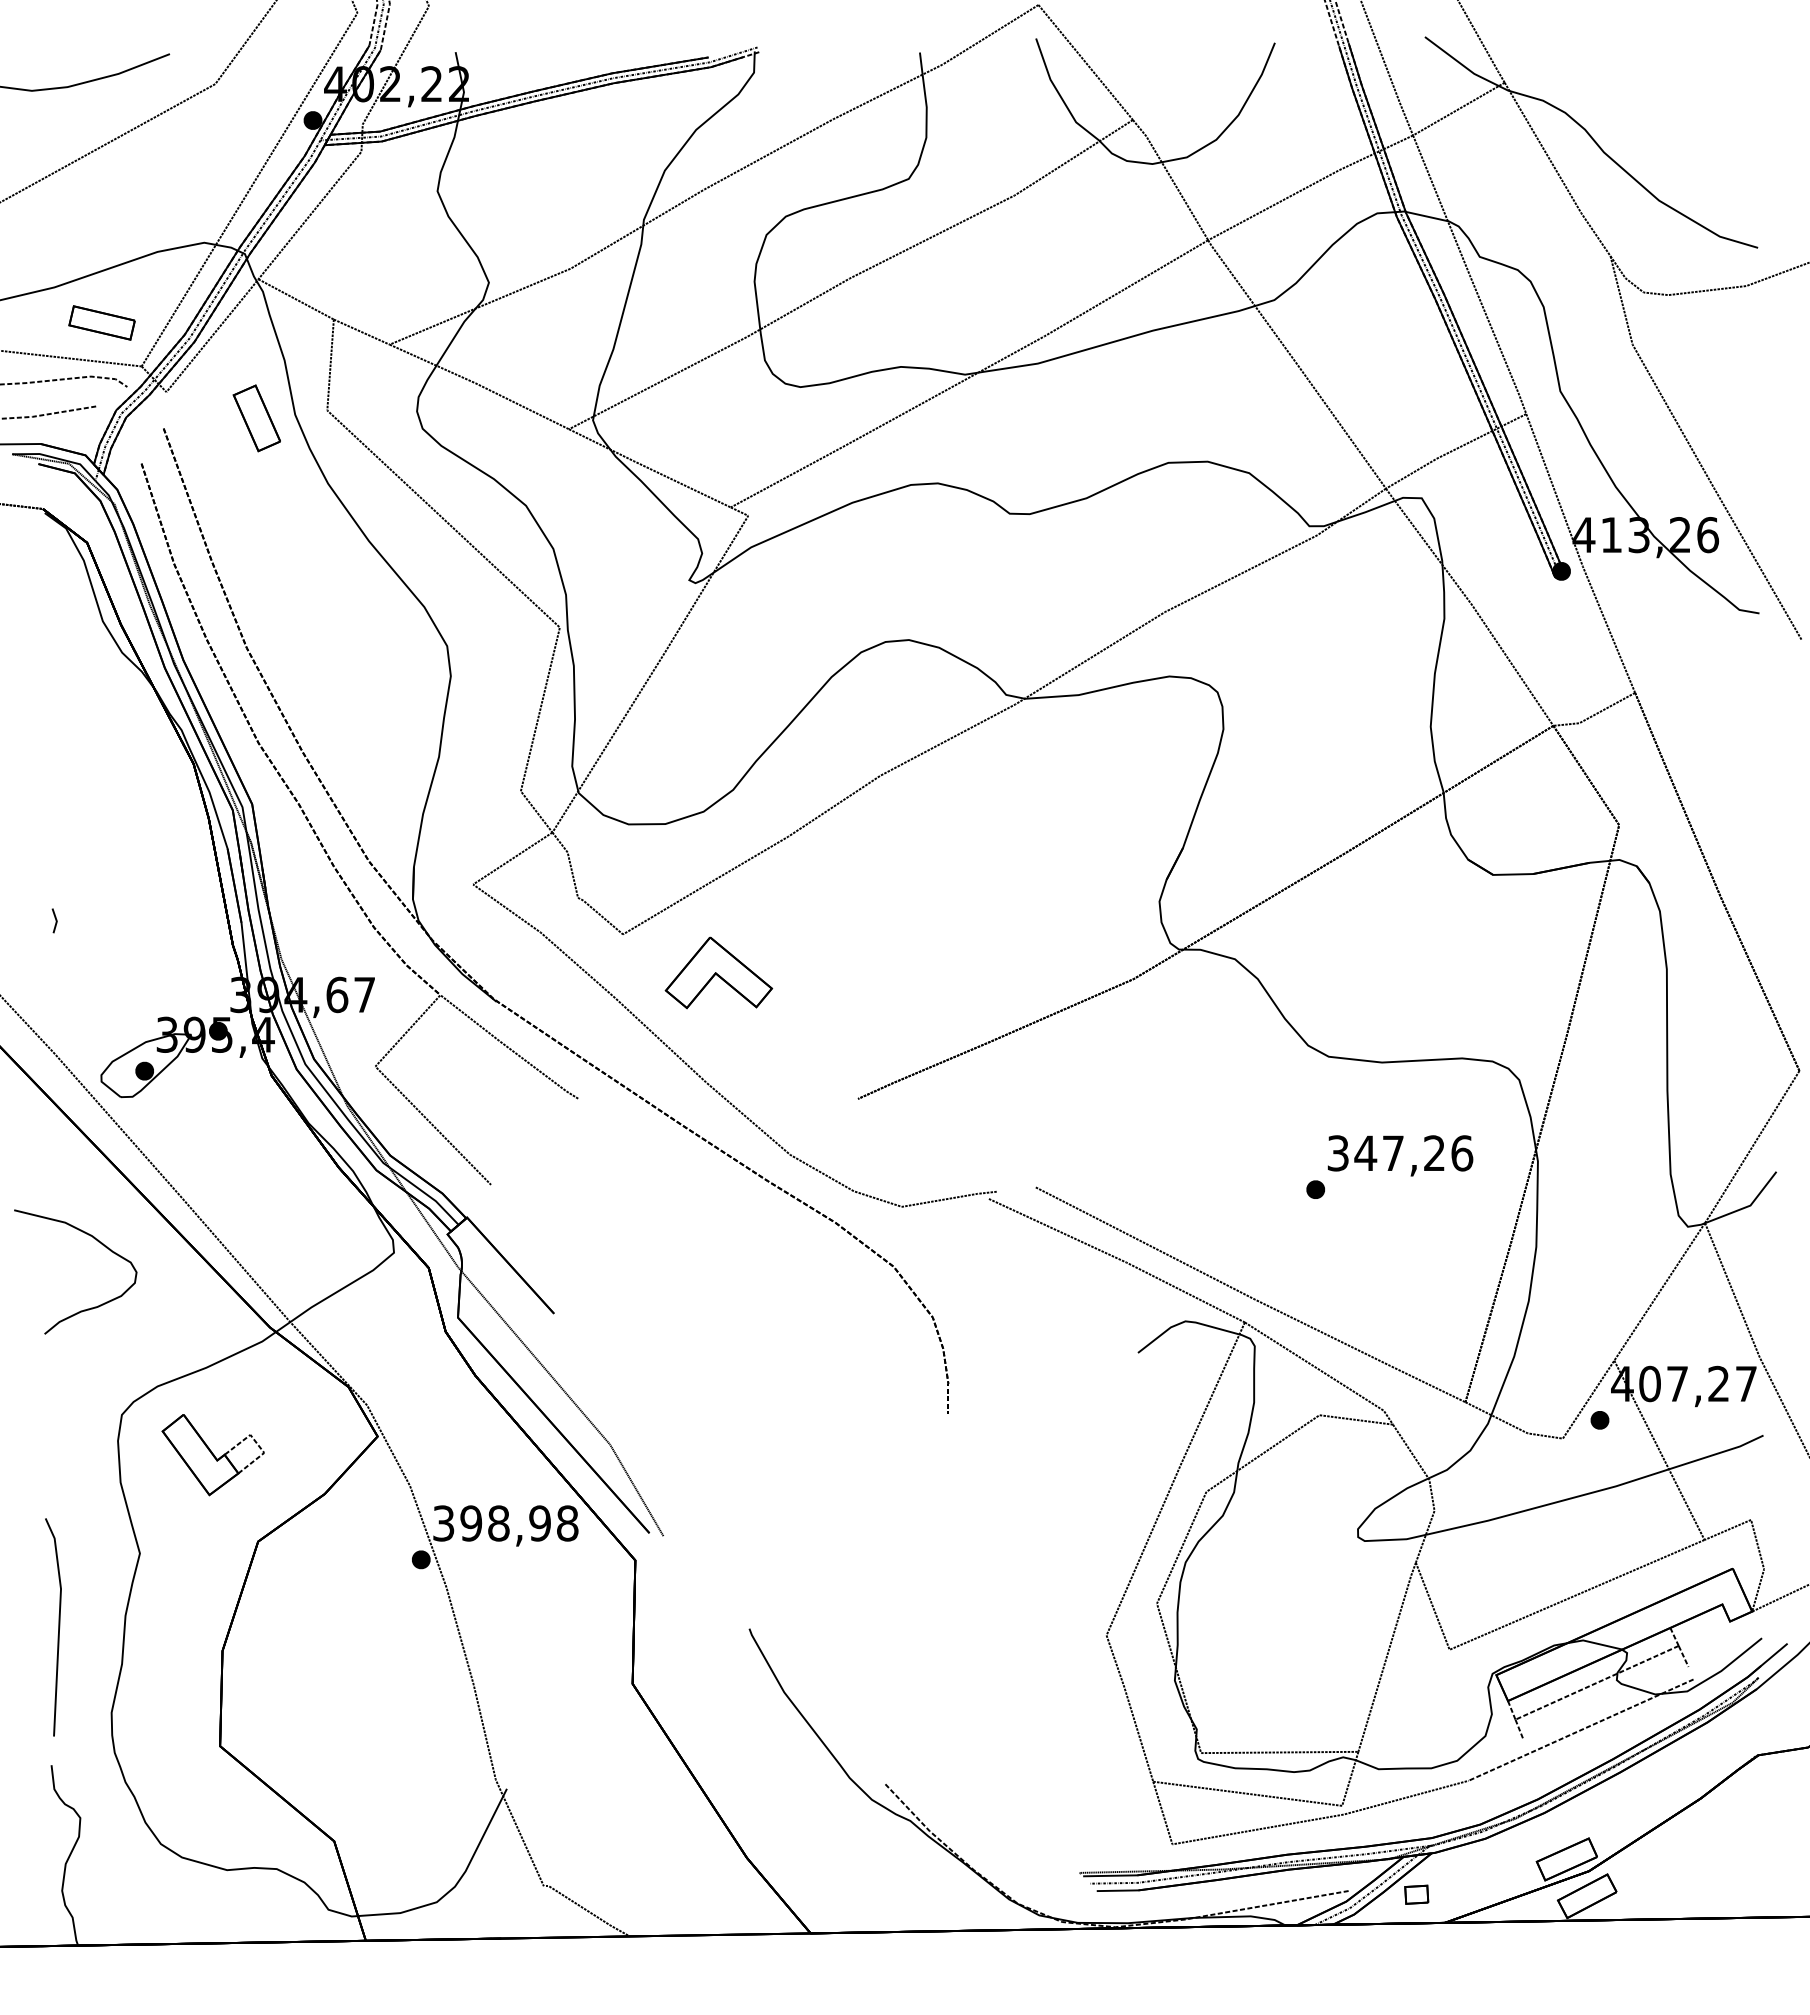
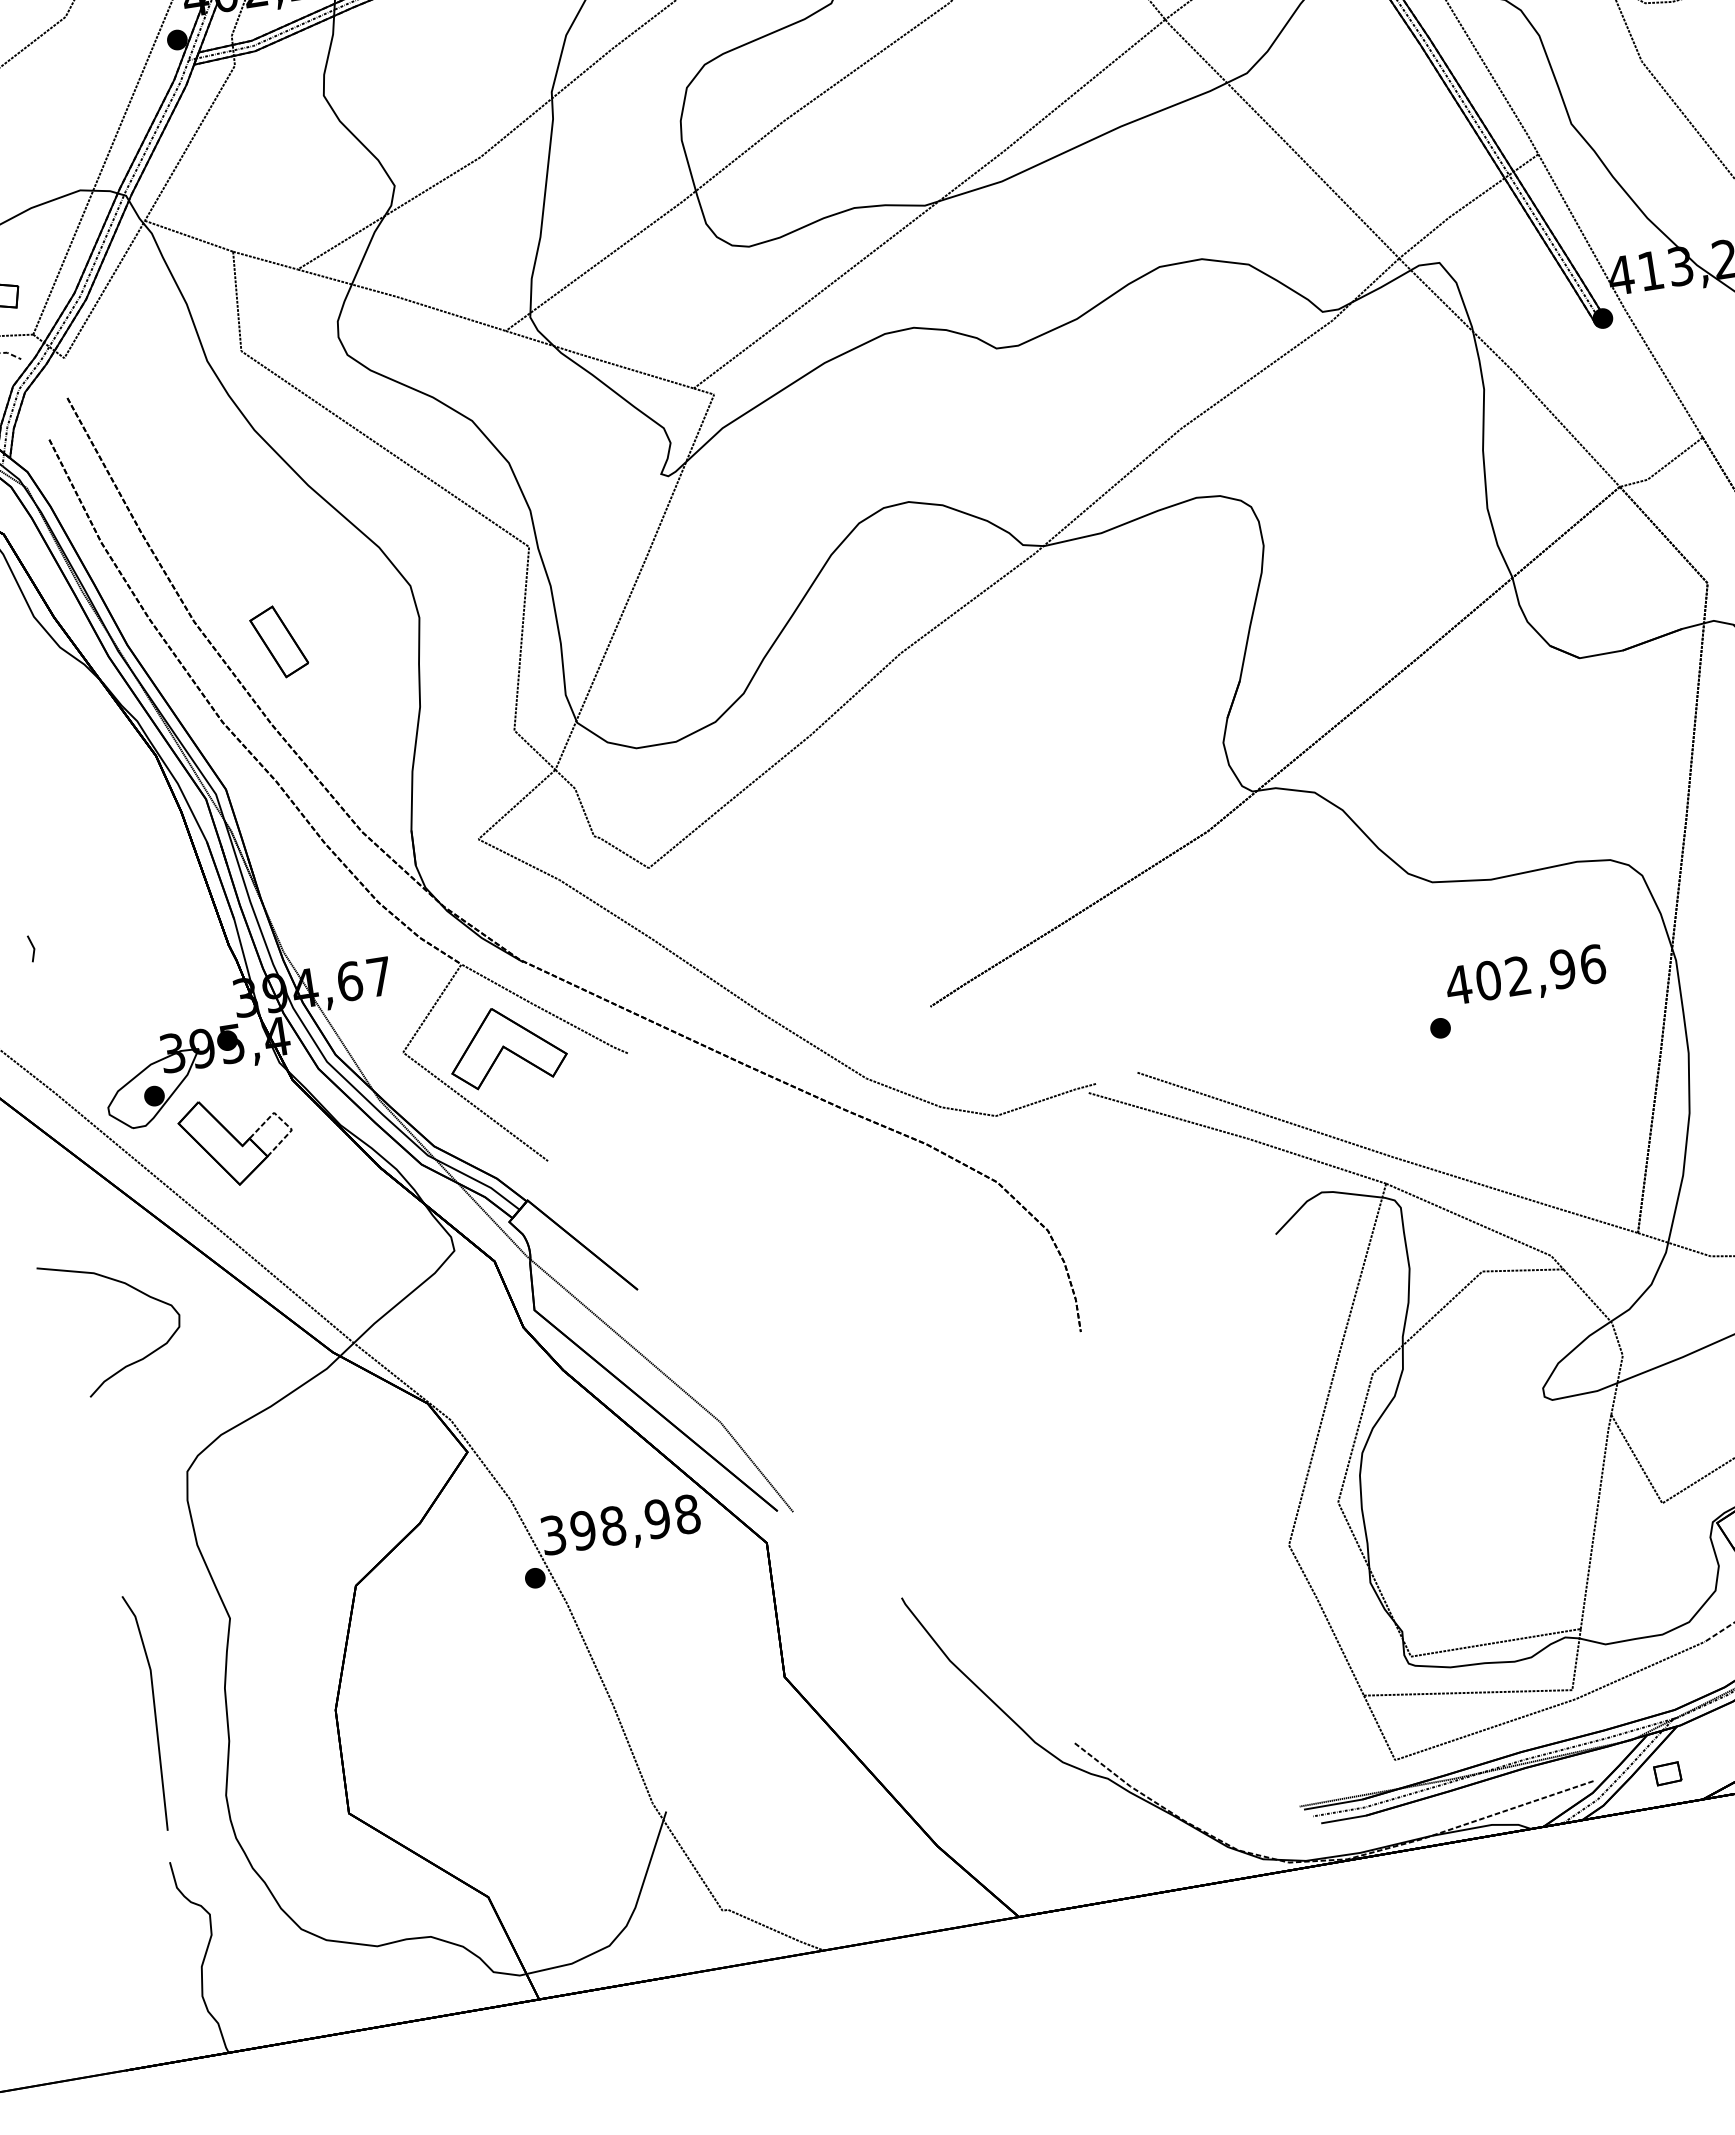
part: (256, 418) -> (278, 642), moved
part: (718, 972) -> (506, 1045), moved
text: (1385, 1153) -> (1509, 977), 347,26 -> 402,96
part: (212, 1455) -> (236, 1141), moved

